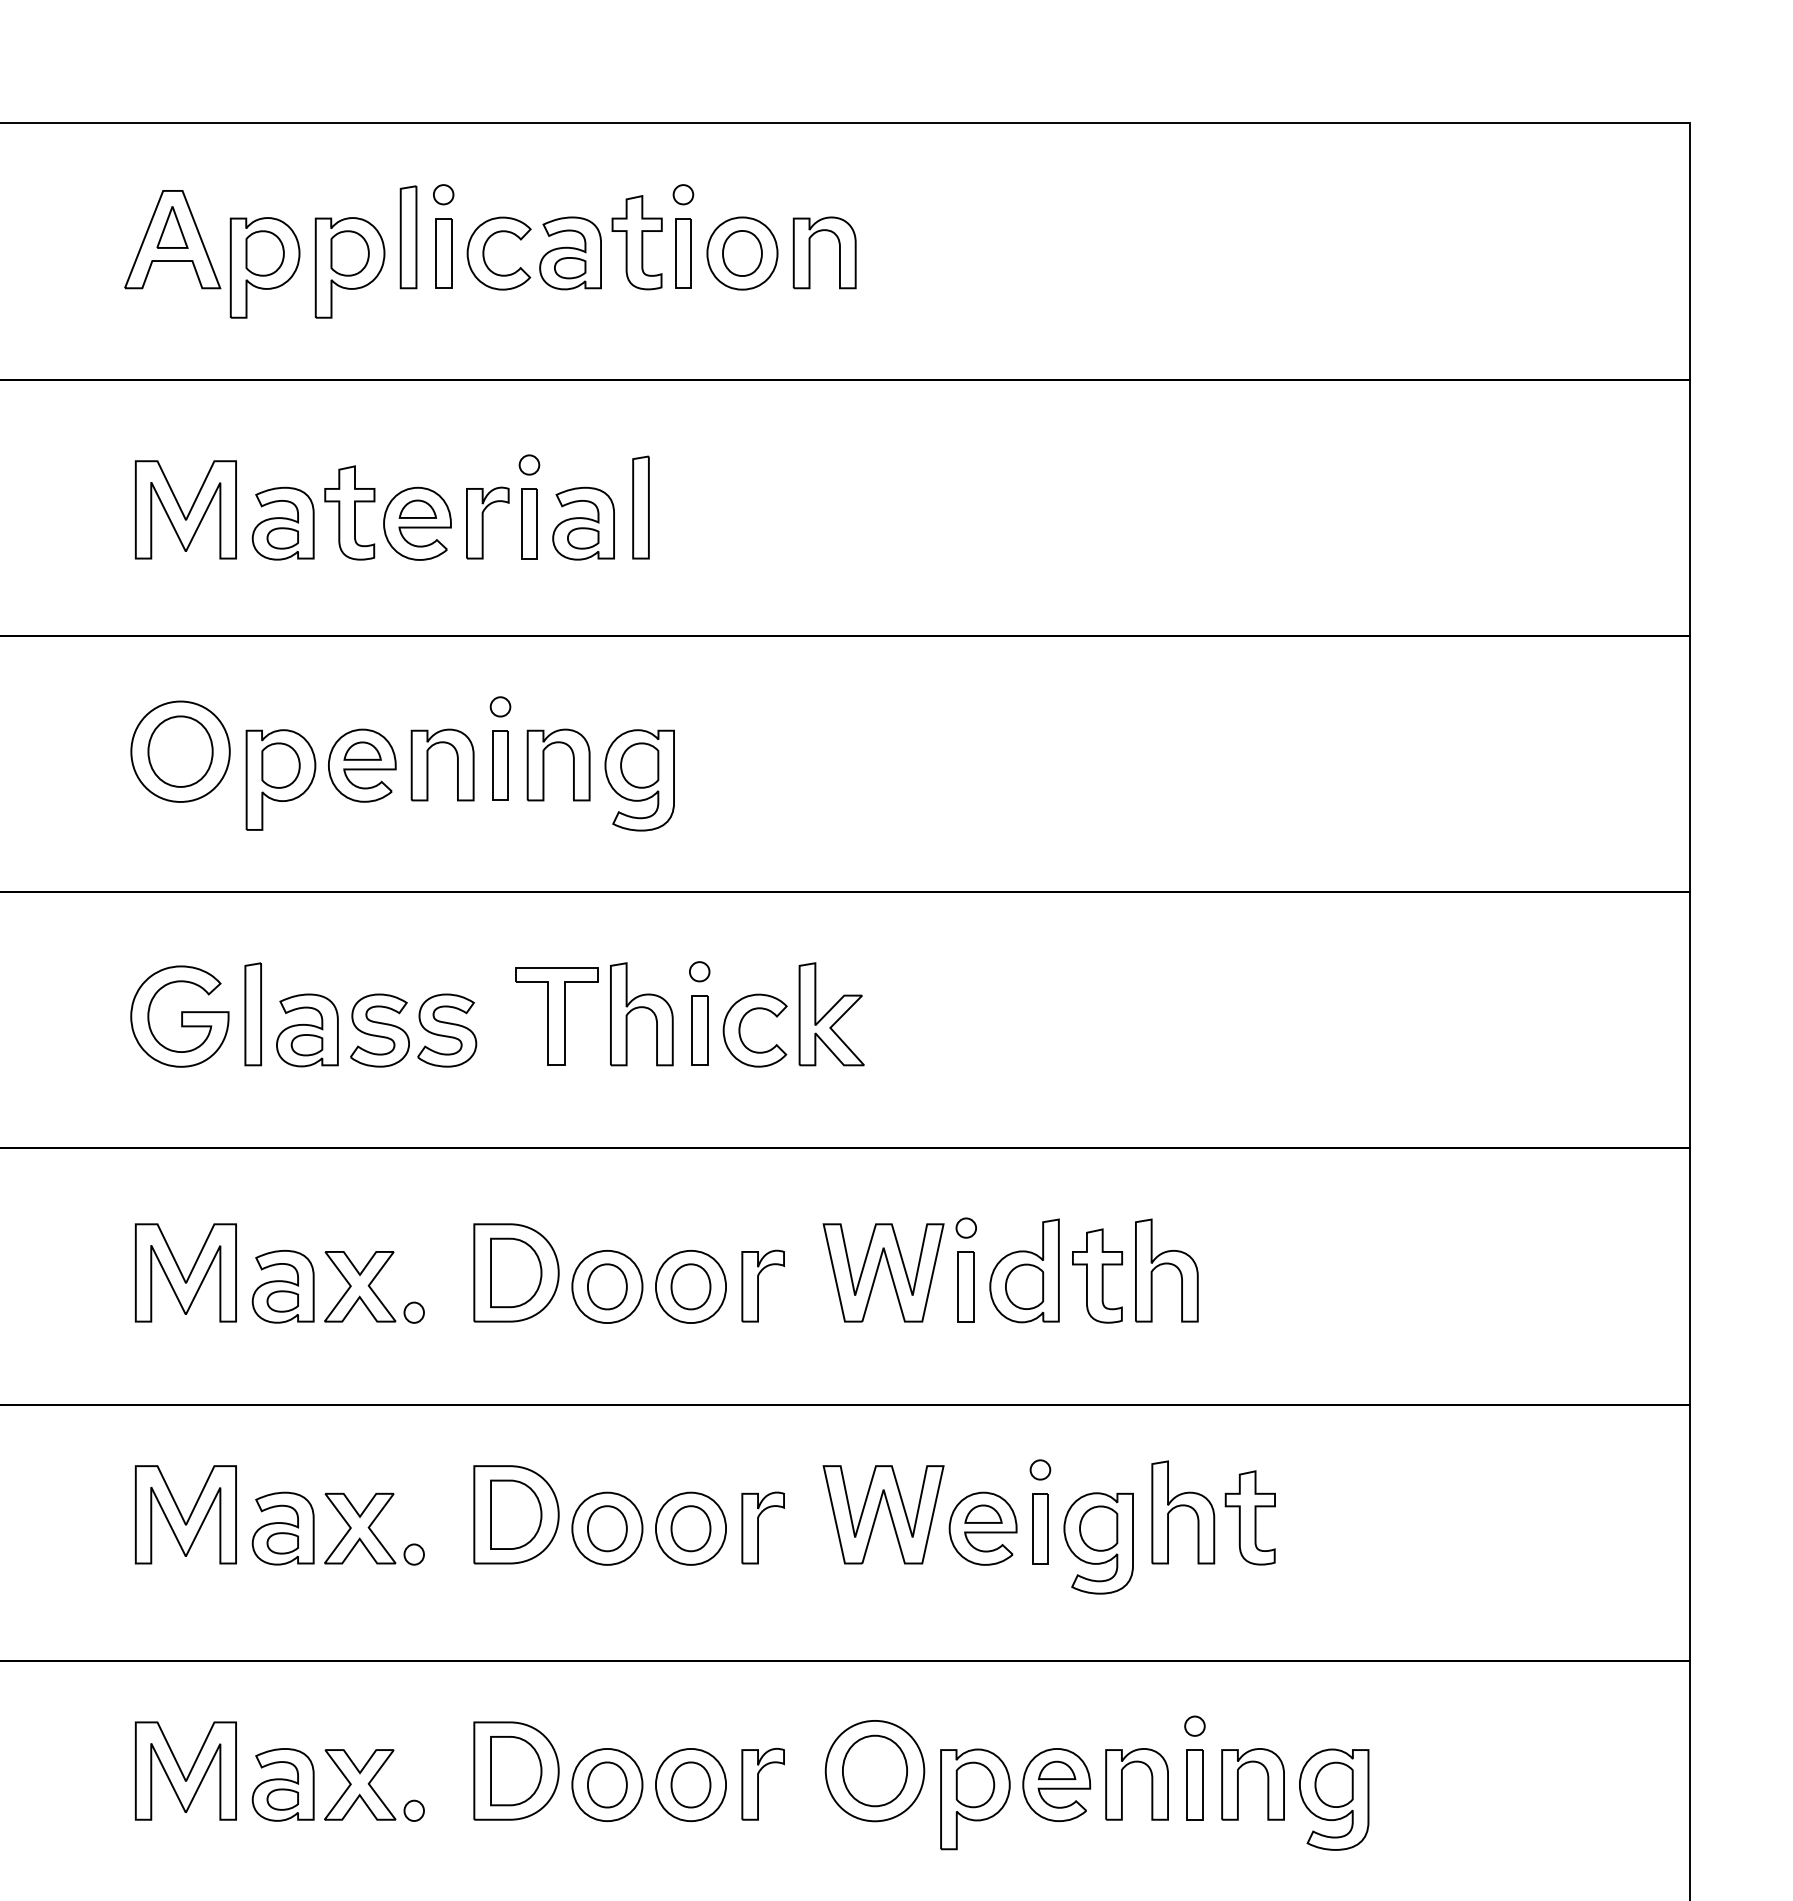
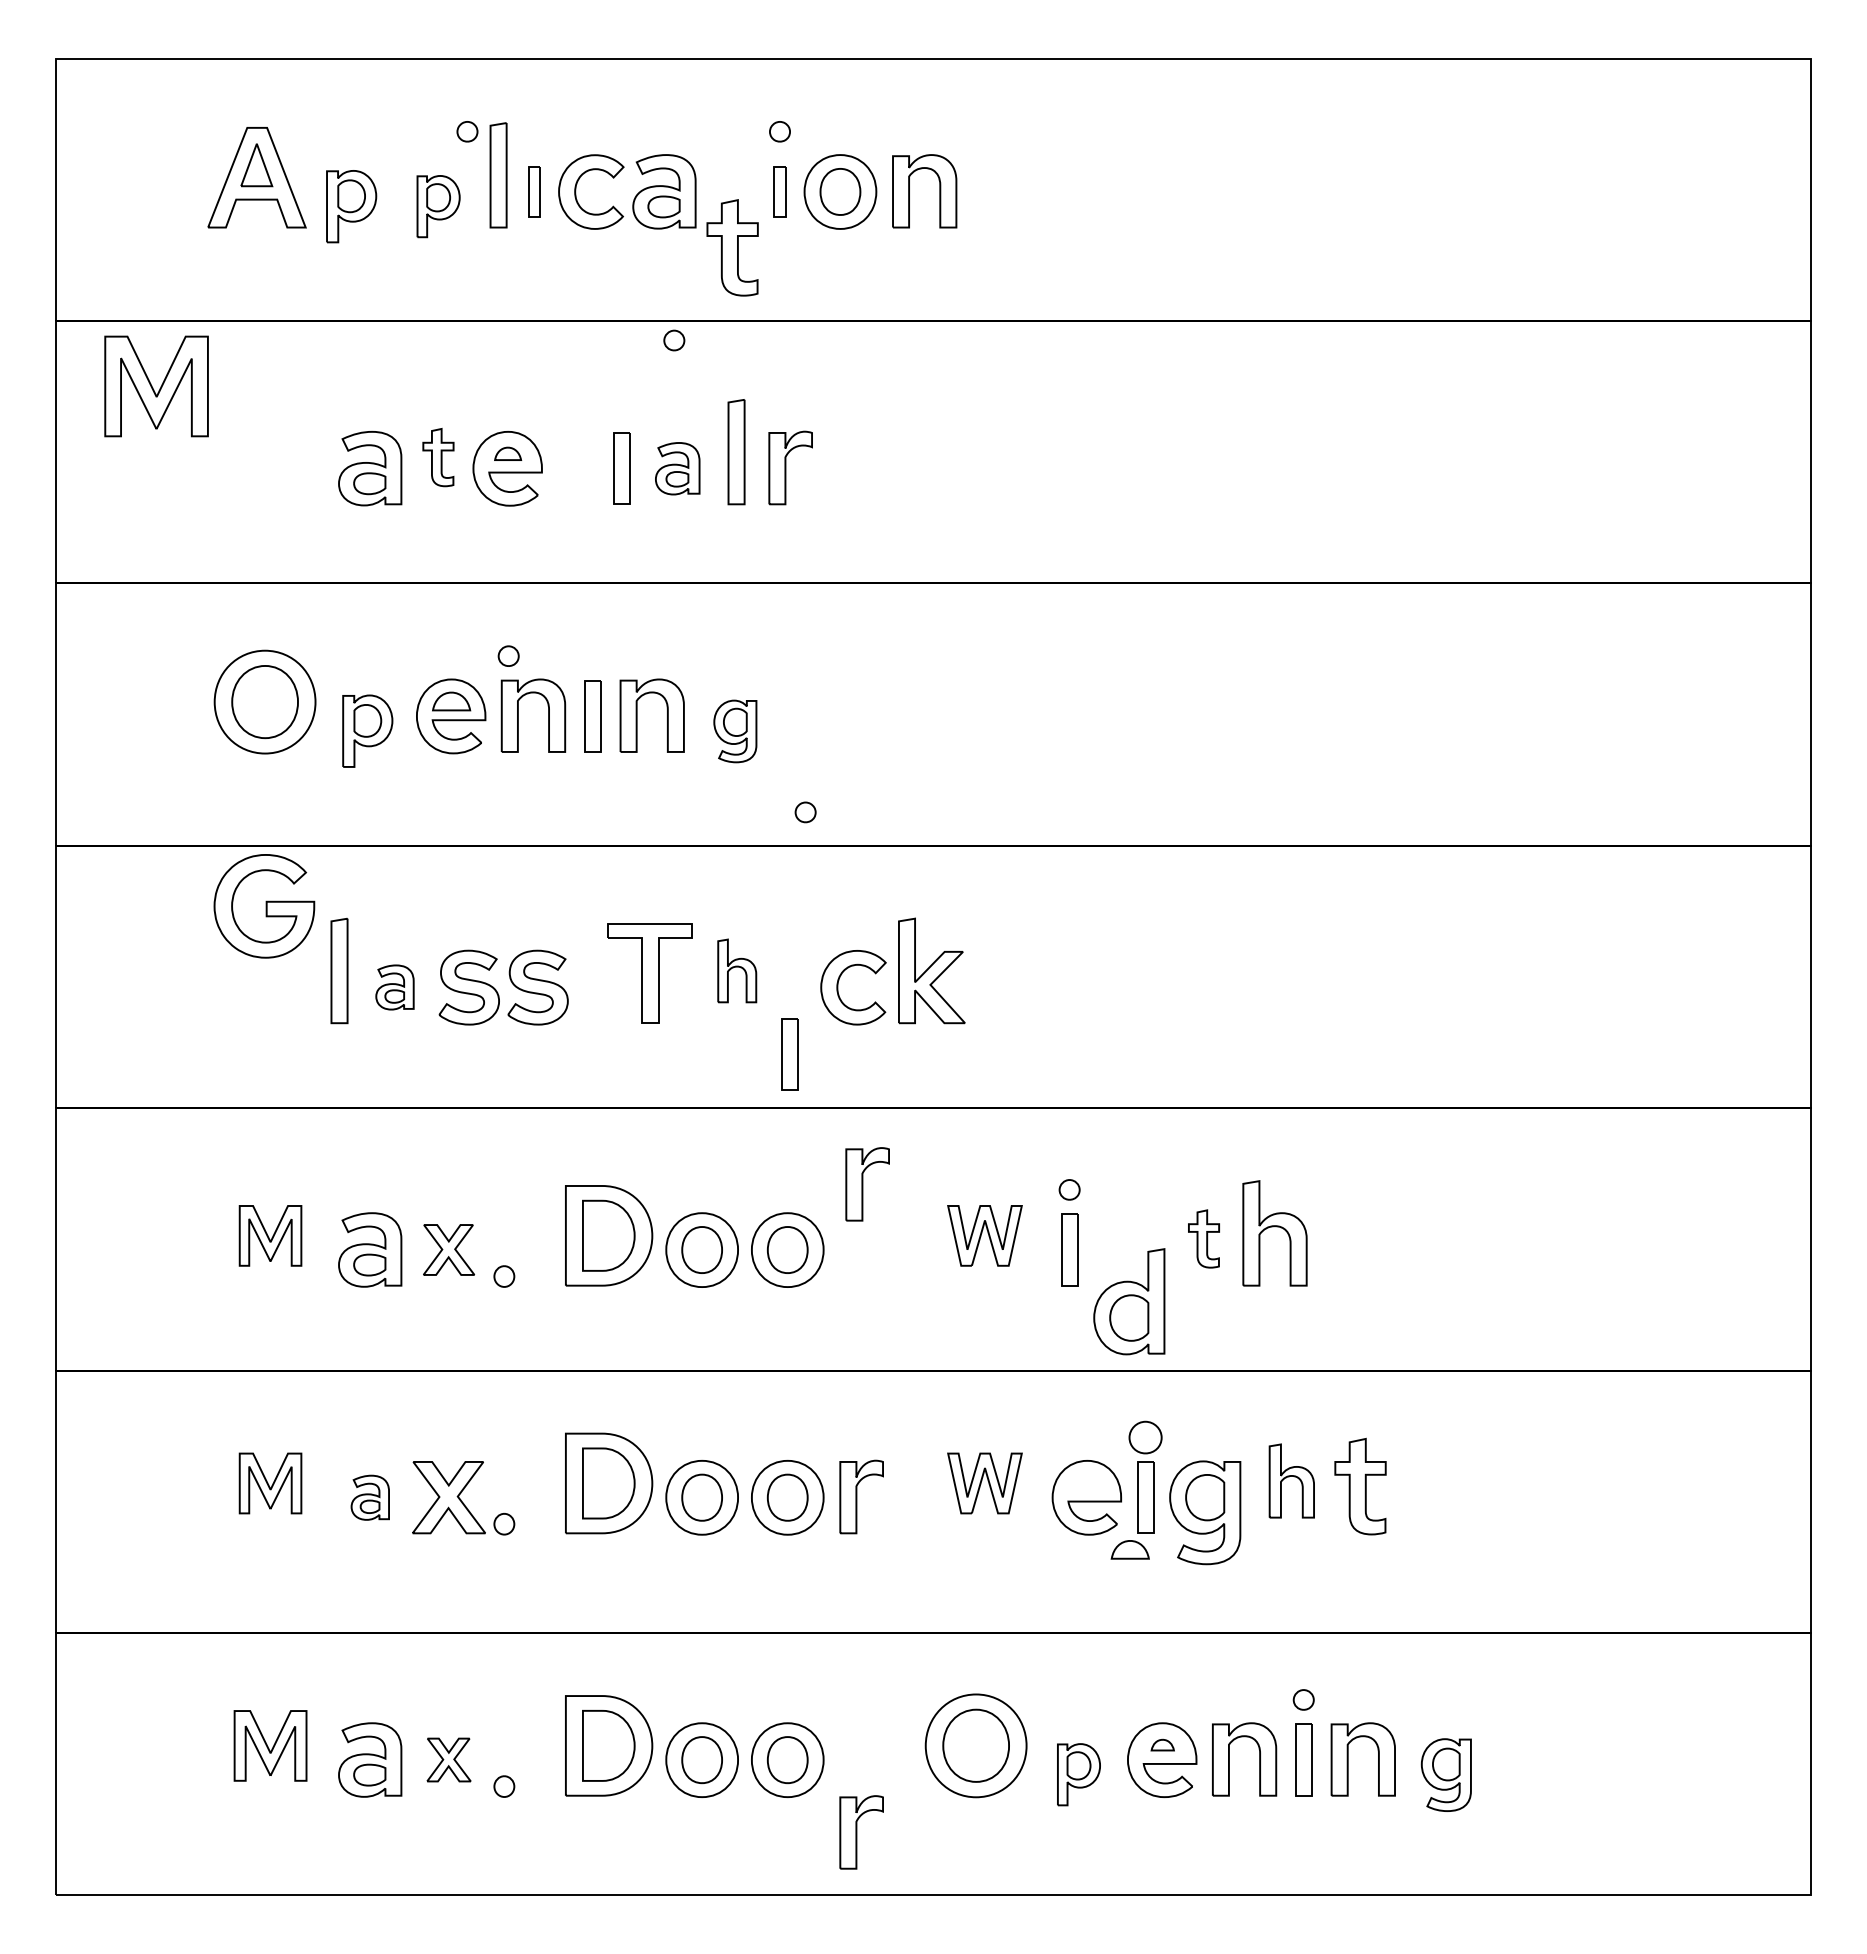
part: (443, 194) -> (467, 131), moved
part: (637, 242) -> (732, 247), moved
part: (443, 253) -> (534, 191), size x0.7
part: (682, 253) -> (779, 191), size x0.7
part: (264, 267) -> (351, 206), size x0.7
part: (349, 267) -> (438, 206), size x0.6
part: (529, 464) -> (674, 340), moved
part: (417, 508) -> (507, 453), size x0.7
part: (185, 509) -> (156, 386), moved
part: (349, 512) -> (438, 457), size x0.6
part: (487, 522) -> (790, 467), moved
part: (583, 523) -> (677, 468), size x0.7
part: (500, 706) -> (508, 655), moved
part: (280, 780) -> (367, 731), size x0.7
part: (639, 780) -> (735, 731), size x0.6
part: (699, 971) -> (805, 812), moved
part: (640, 1013) -> (736, 970), size x0.6
part: (179, 1016) -> (264, 906), moved
part: (306, 1030) -> (394, 987), size x0.6
part: (699, 1030) -> (789, 1054), moved
part: (1024, 1270) -> (1129, 1301), moved
part: (185, 1272) -> (270, 1235), size x0.6
part: (883, 1272) -> (984, 1235), size x0.6
part: (1097, 1275) -> (1203, 1238), size x0.6
part: (359, 1286) -> (448, 1249), size x0.7
part: (763, 1286) -> (867, 1184), moved
part: (1040, 1469) -> (1145, 1437), size x1.6
part: (1182, 1511) -> (1291, 1480), size x0.7
part: (982, 1513) -> (1129, 1549), moved
part: (185, 1514) -> (270, 1483), size x0.6
part: (883, 1514) -> (984, 1483), size x0.6
part: (283, 1528) -> (370, 1497), size x0.6
part: (1056, 1769) -> (1162, 1744), size x0.6
part: (185, 1770) -> (270, 1745), size x0.7
part: (359, 1784) -> (448, 1759), size x0.6
part: (763, 1784) -> (861, 1832), moved
part: (974, 1799) -> (1078, 1774), size x0.6
part: (1334, 1799) -> (1446, 1774), size x0.7

